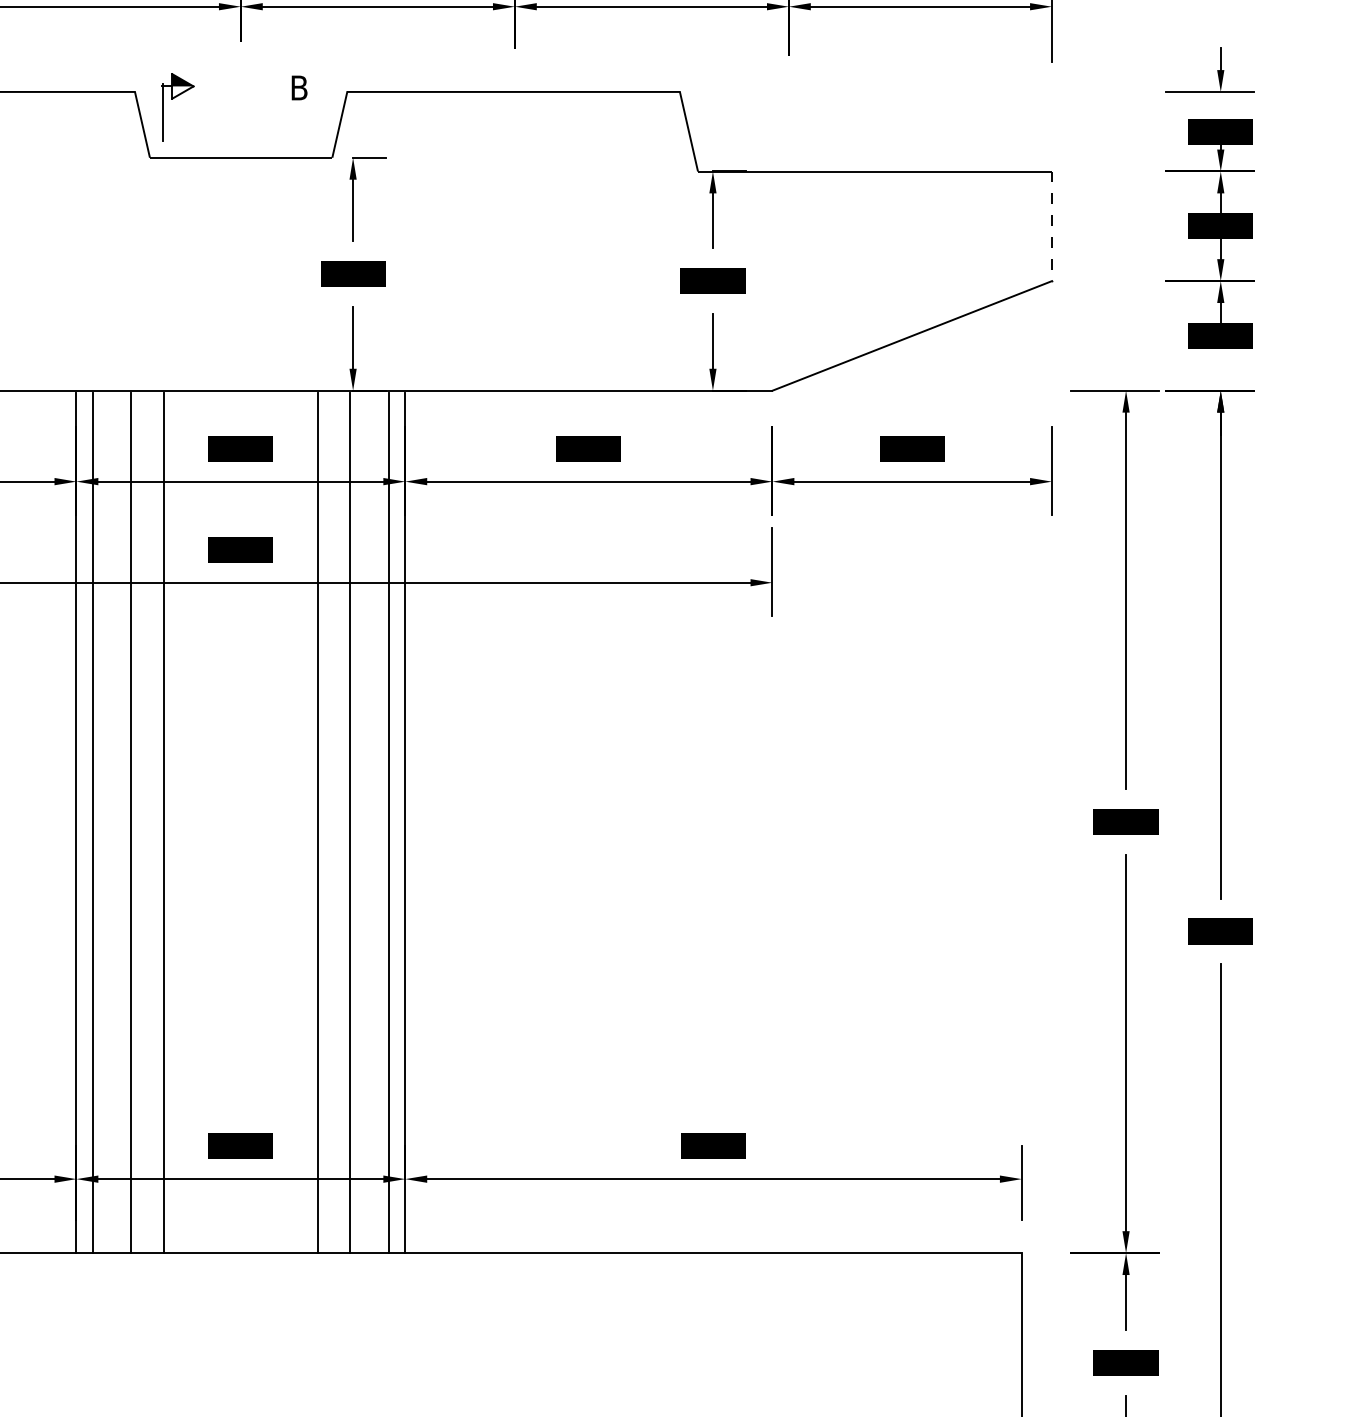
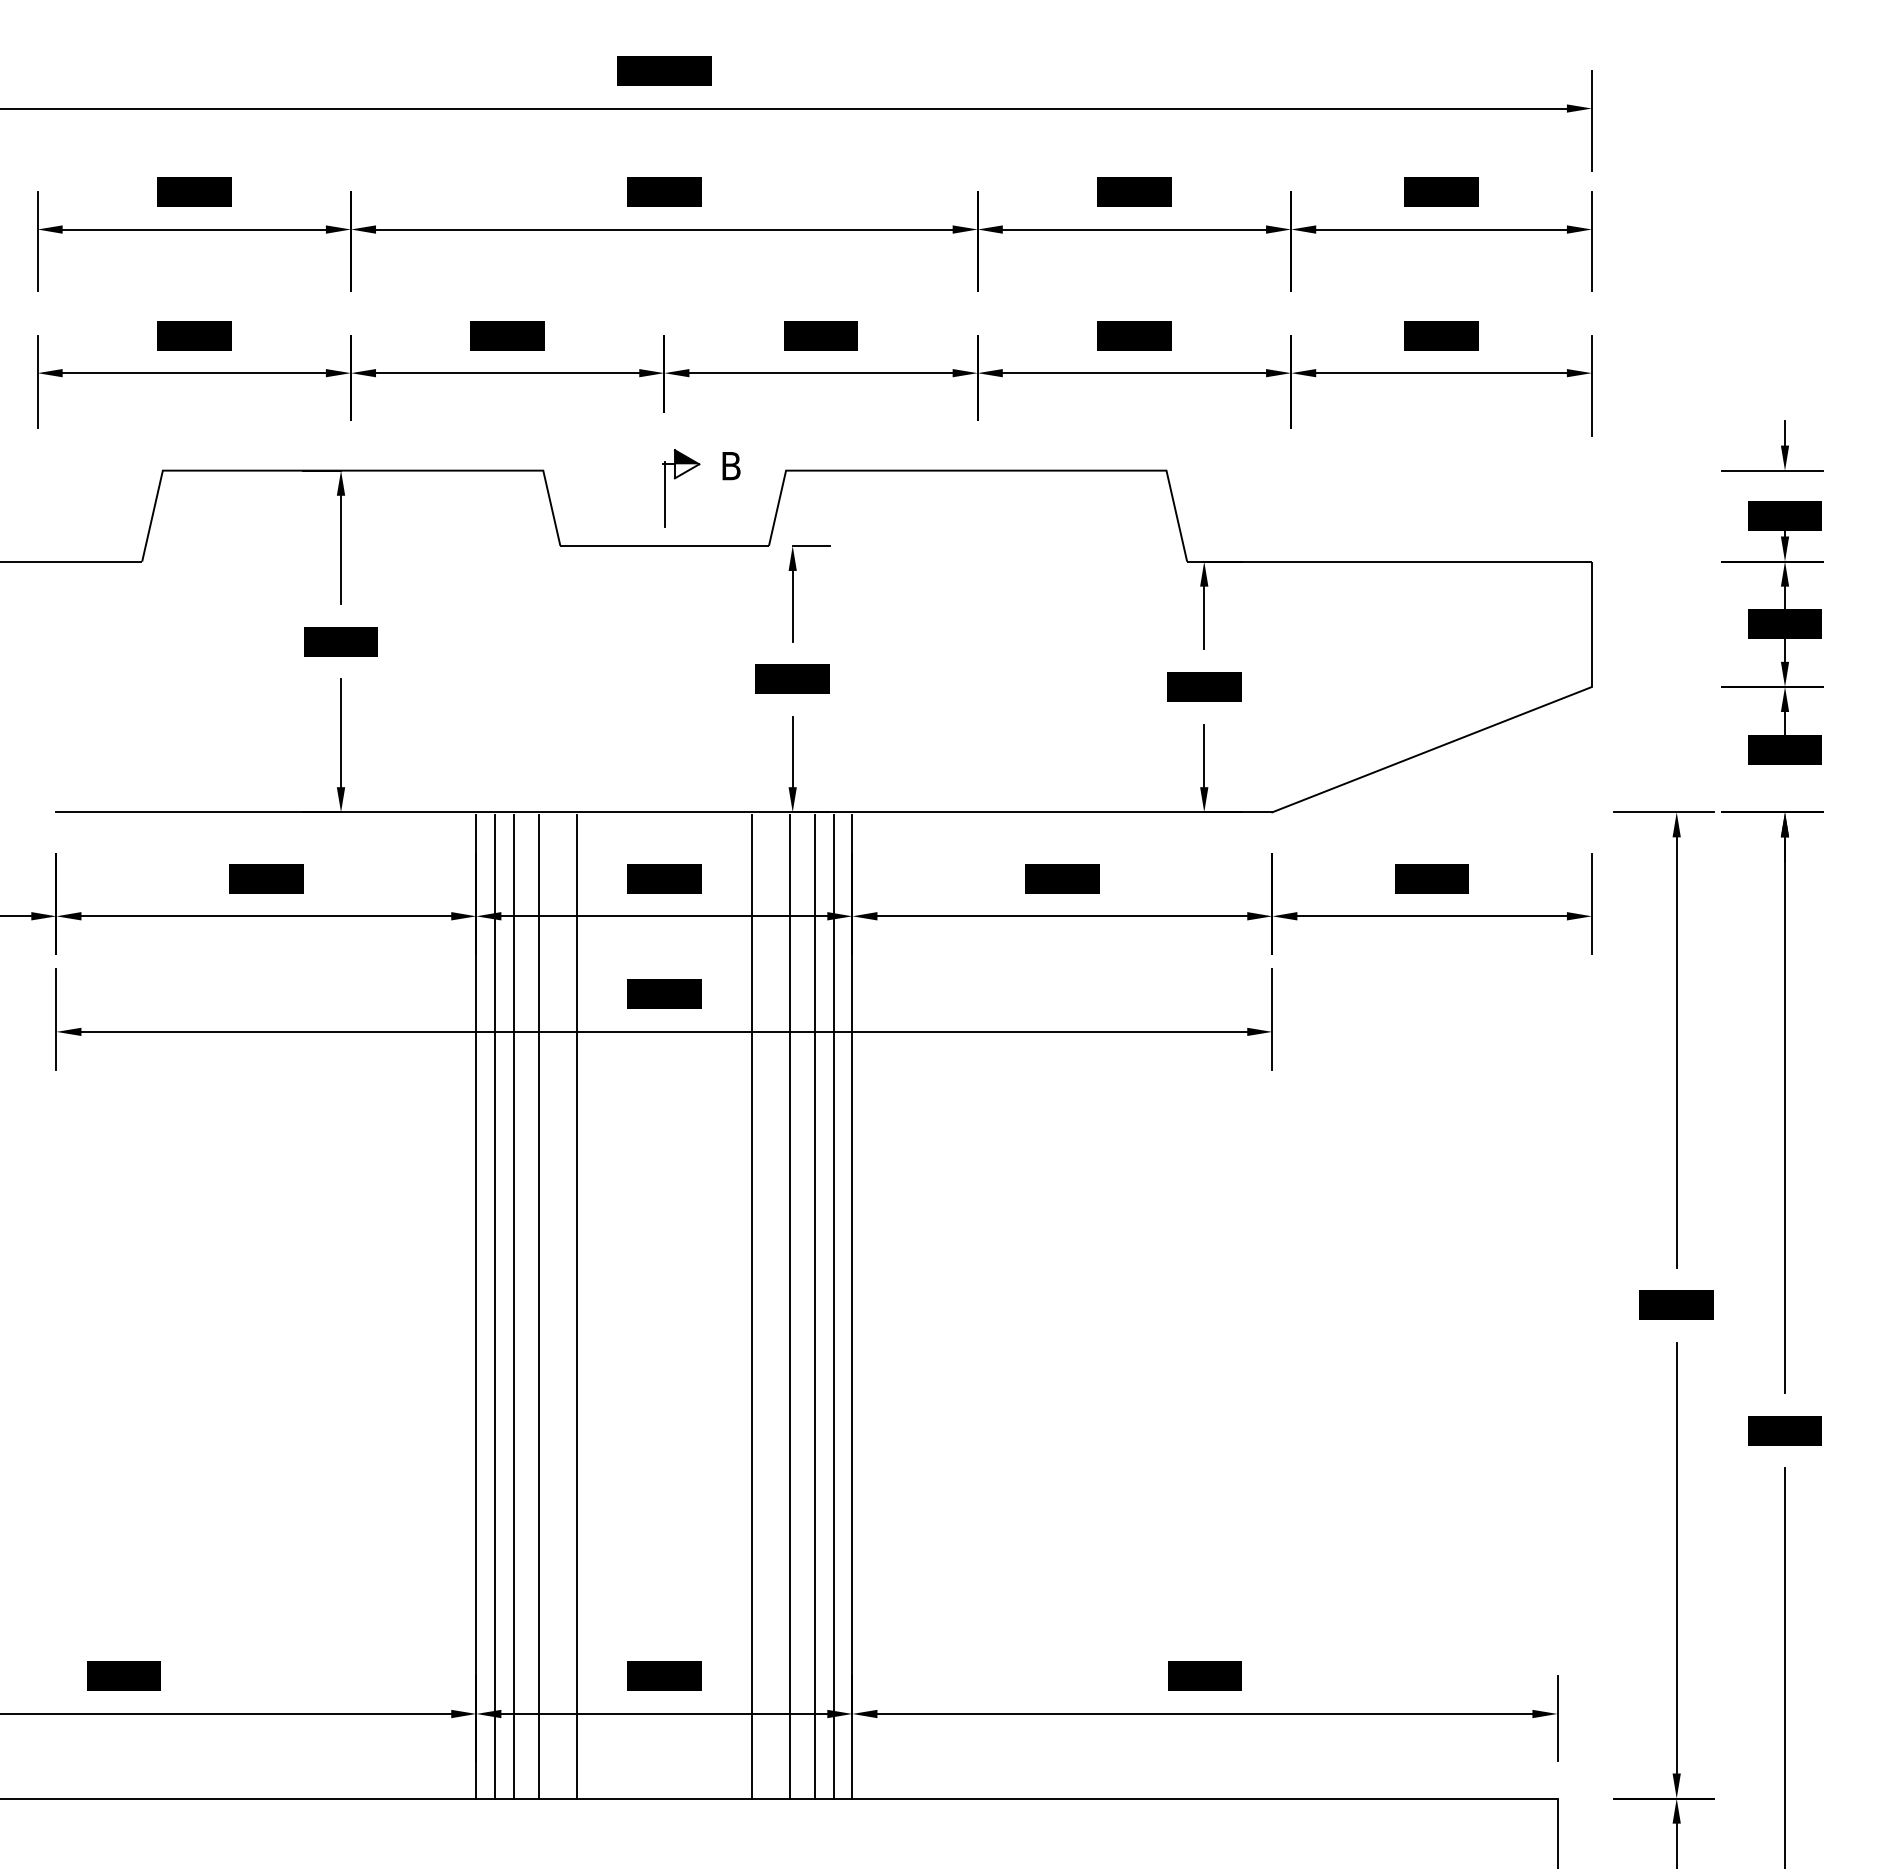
part: (172, 99) -> (675, 479), moved
line: (1051, 226) -> (1591, 624), dashed -> solid
line: (108, 822) -> (513, 1306), added
line: (372, 822) -> (814, 1306), added

